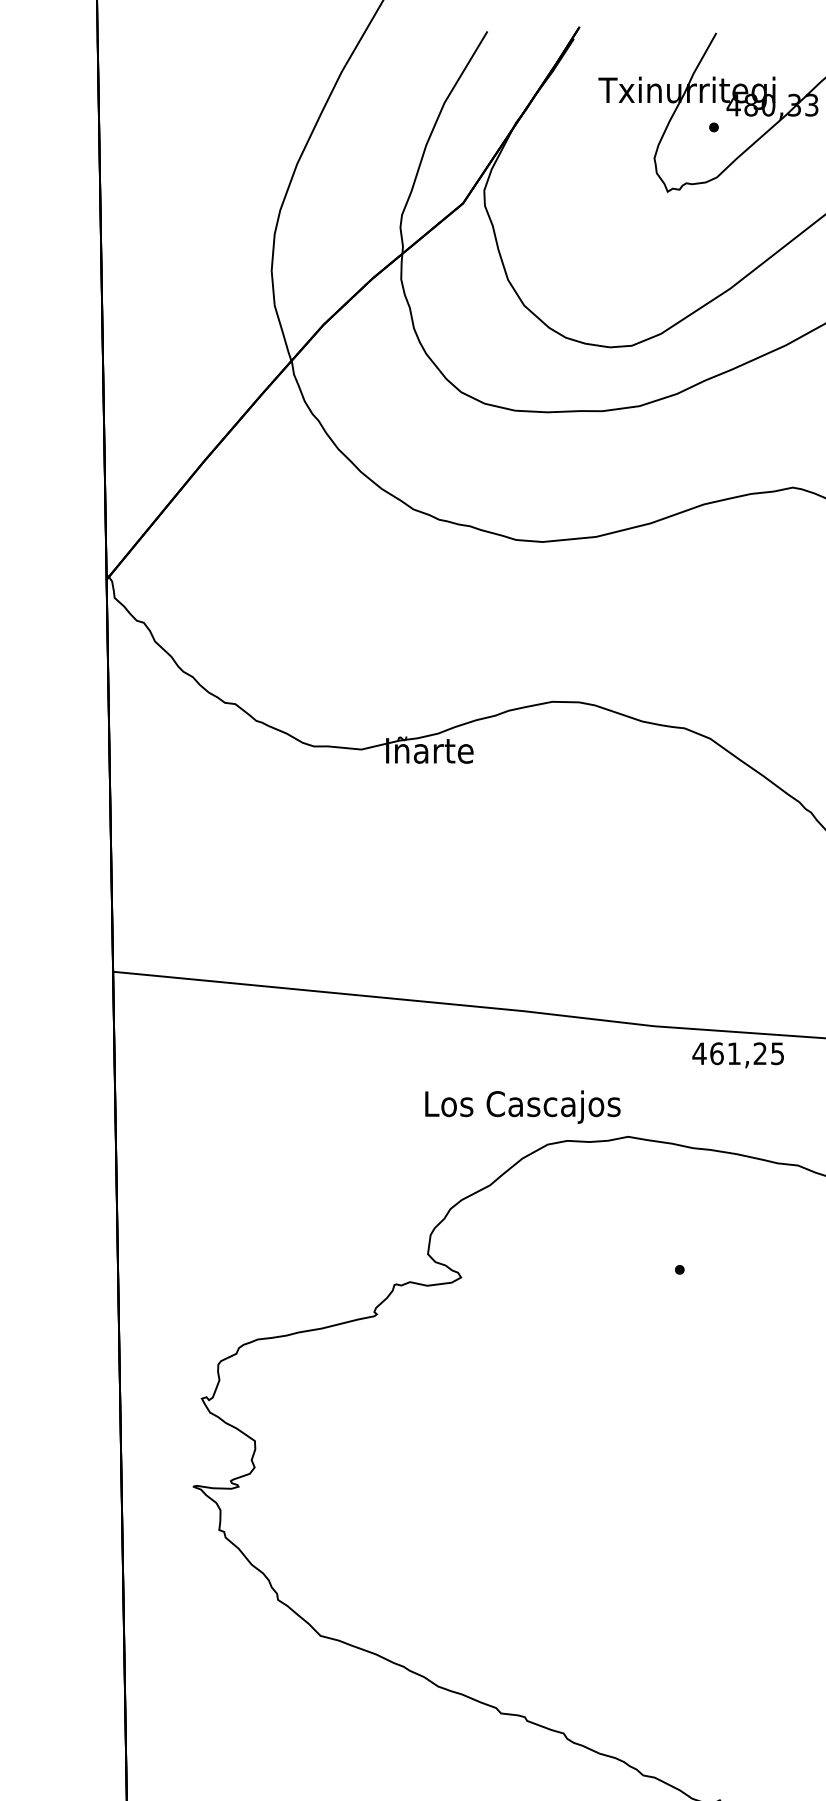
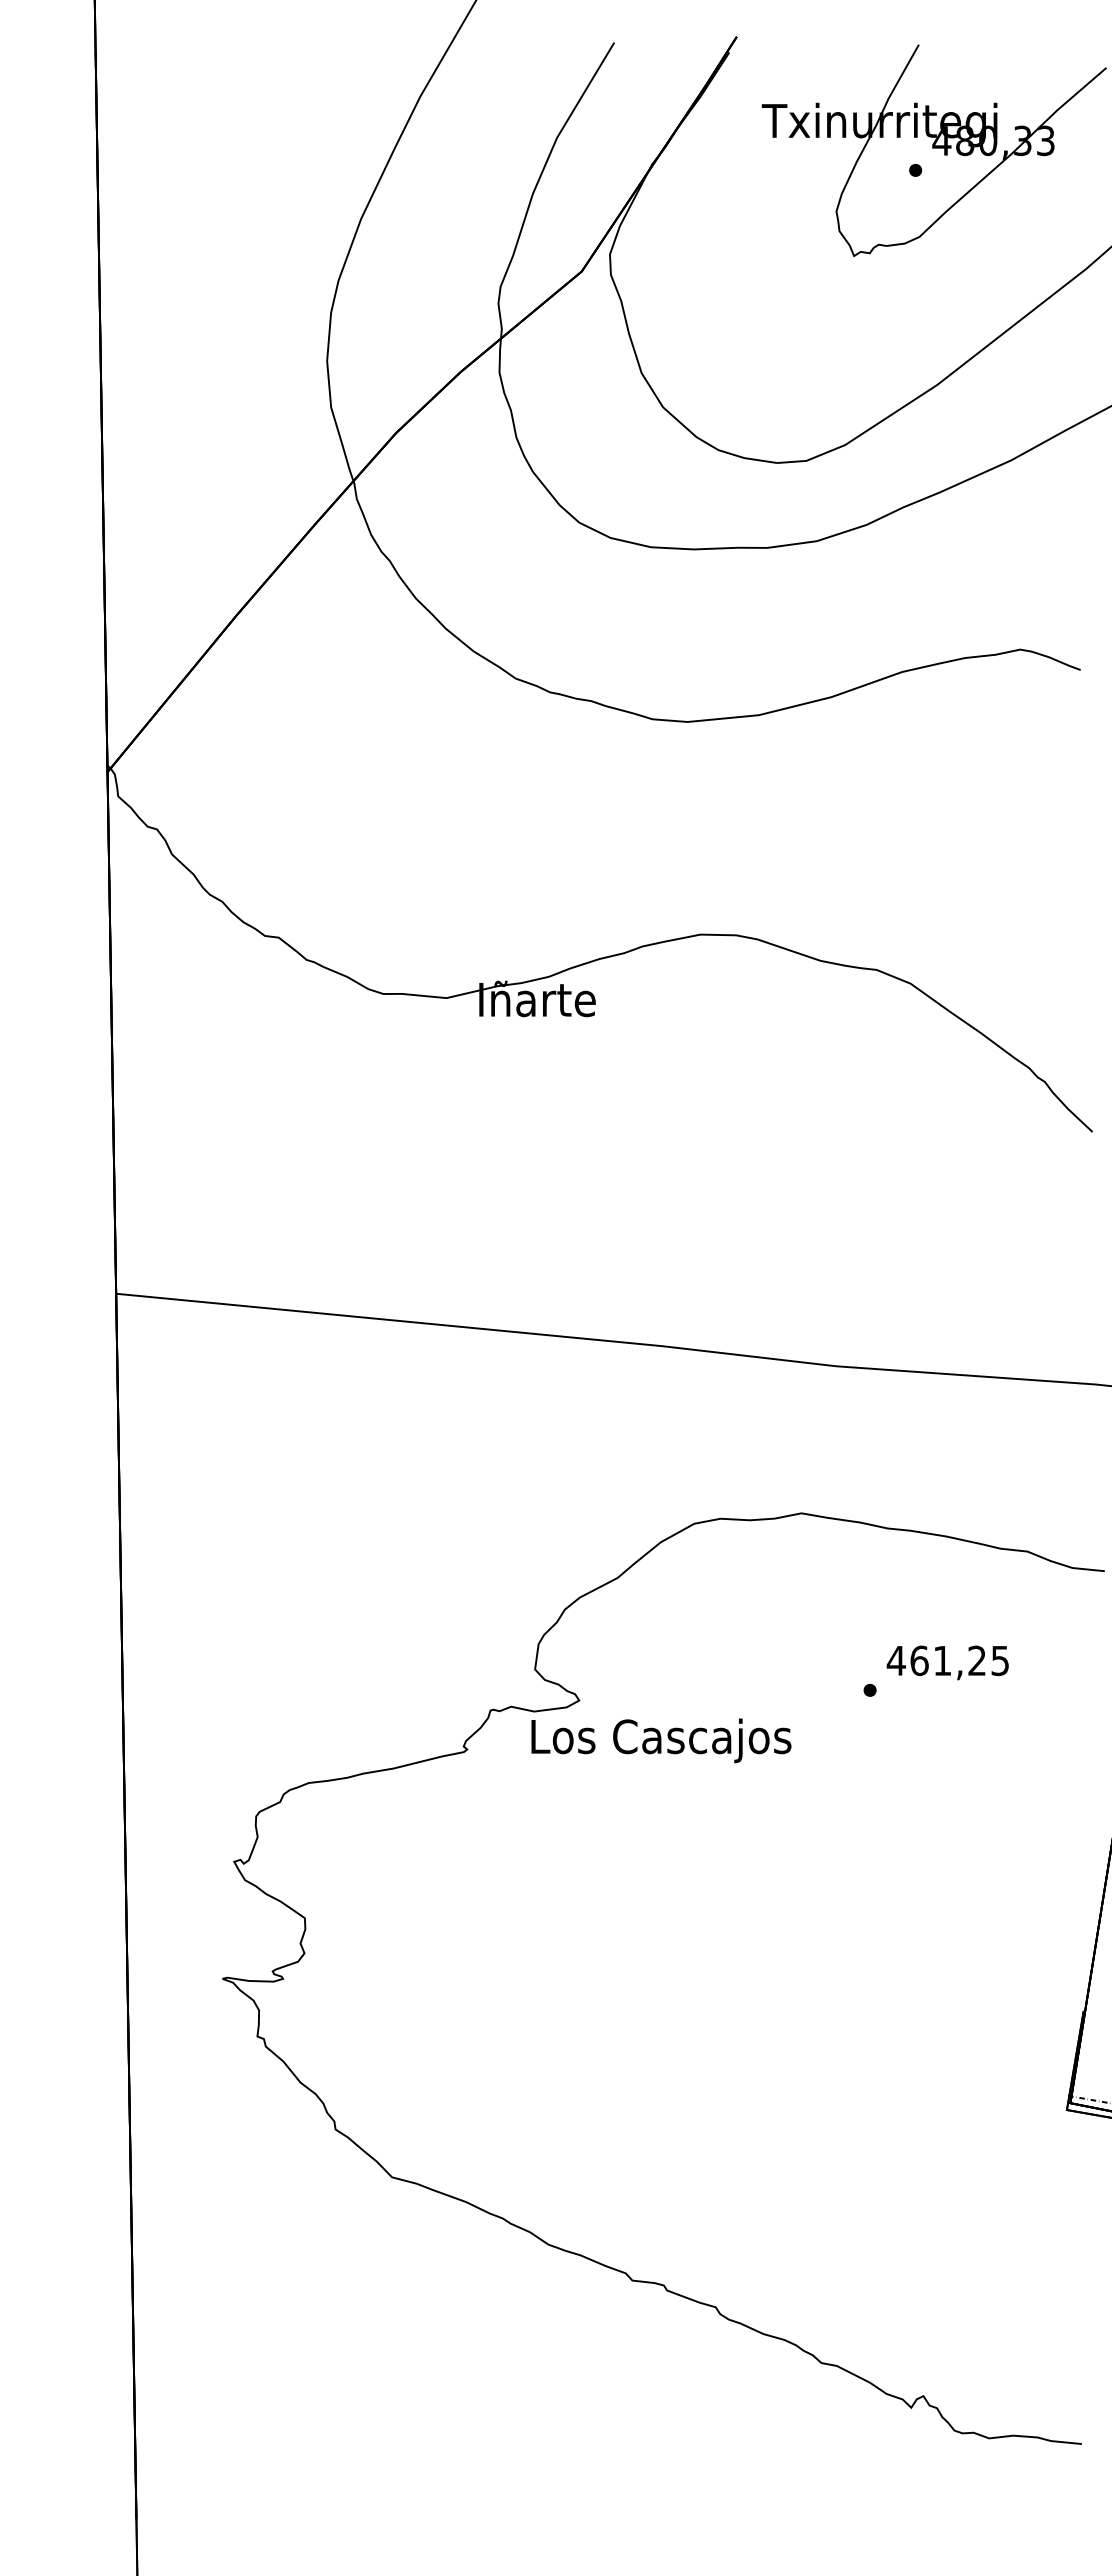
text: (737, 1054) -> (947, 1662), moved
text: (522, 1106) -> (661, 1740), moved

